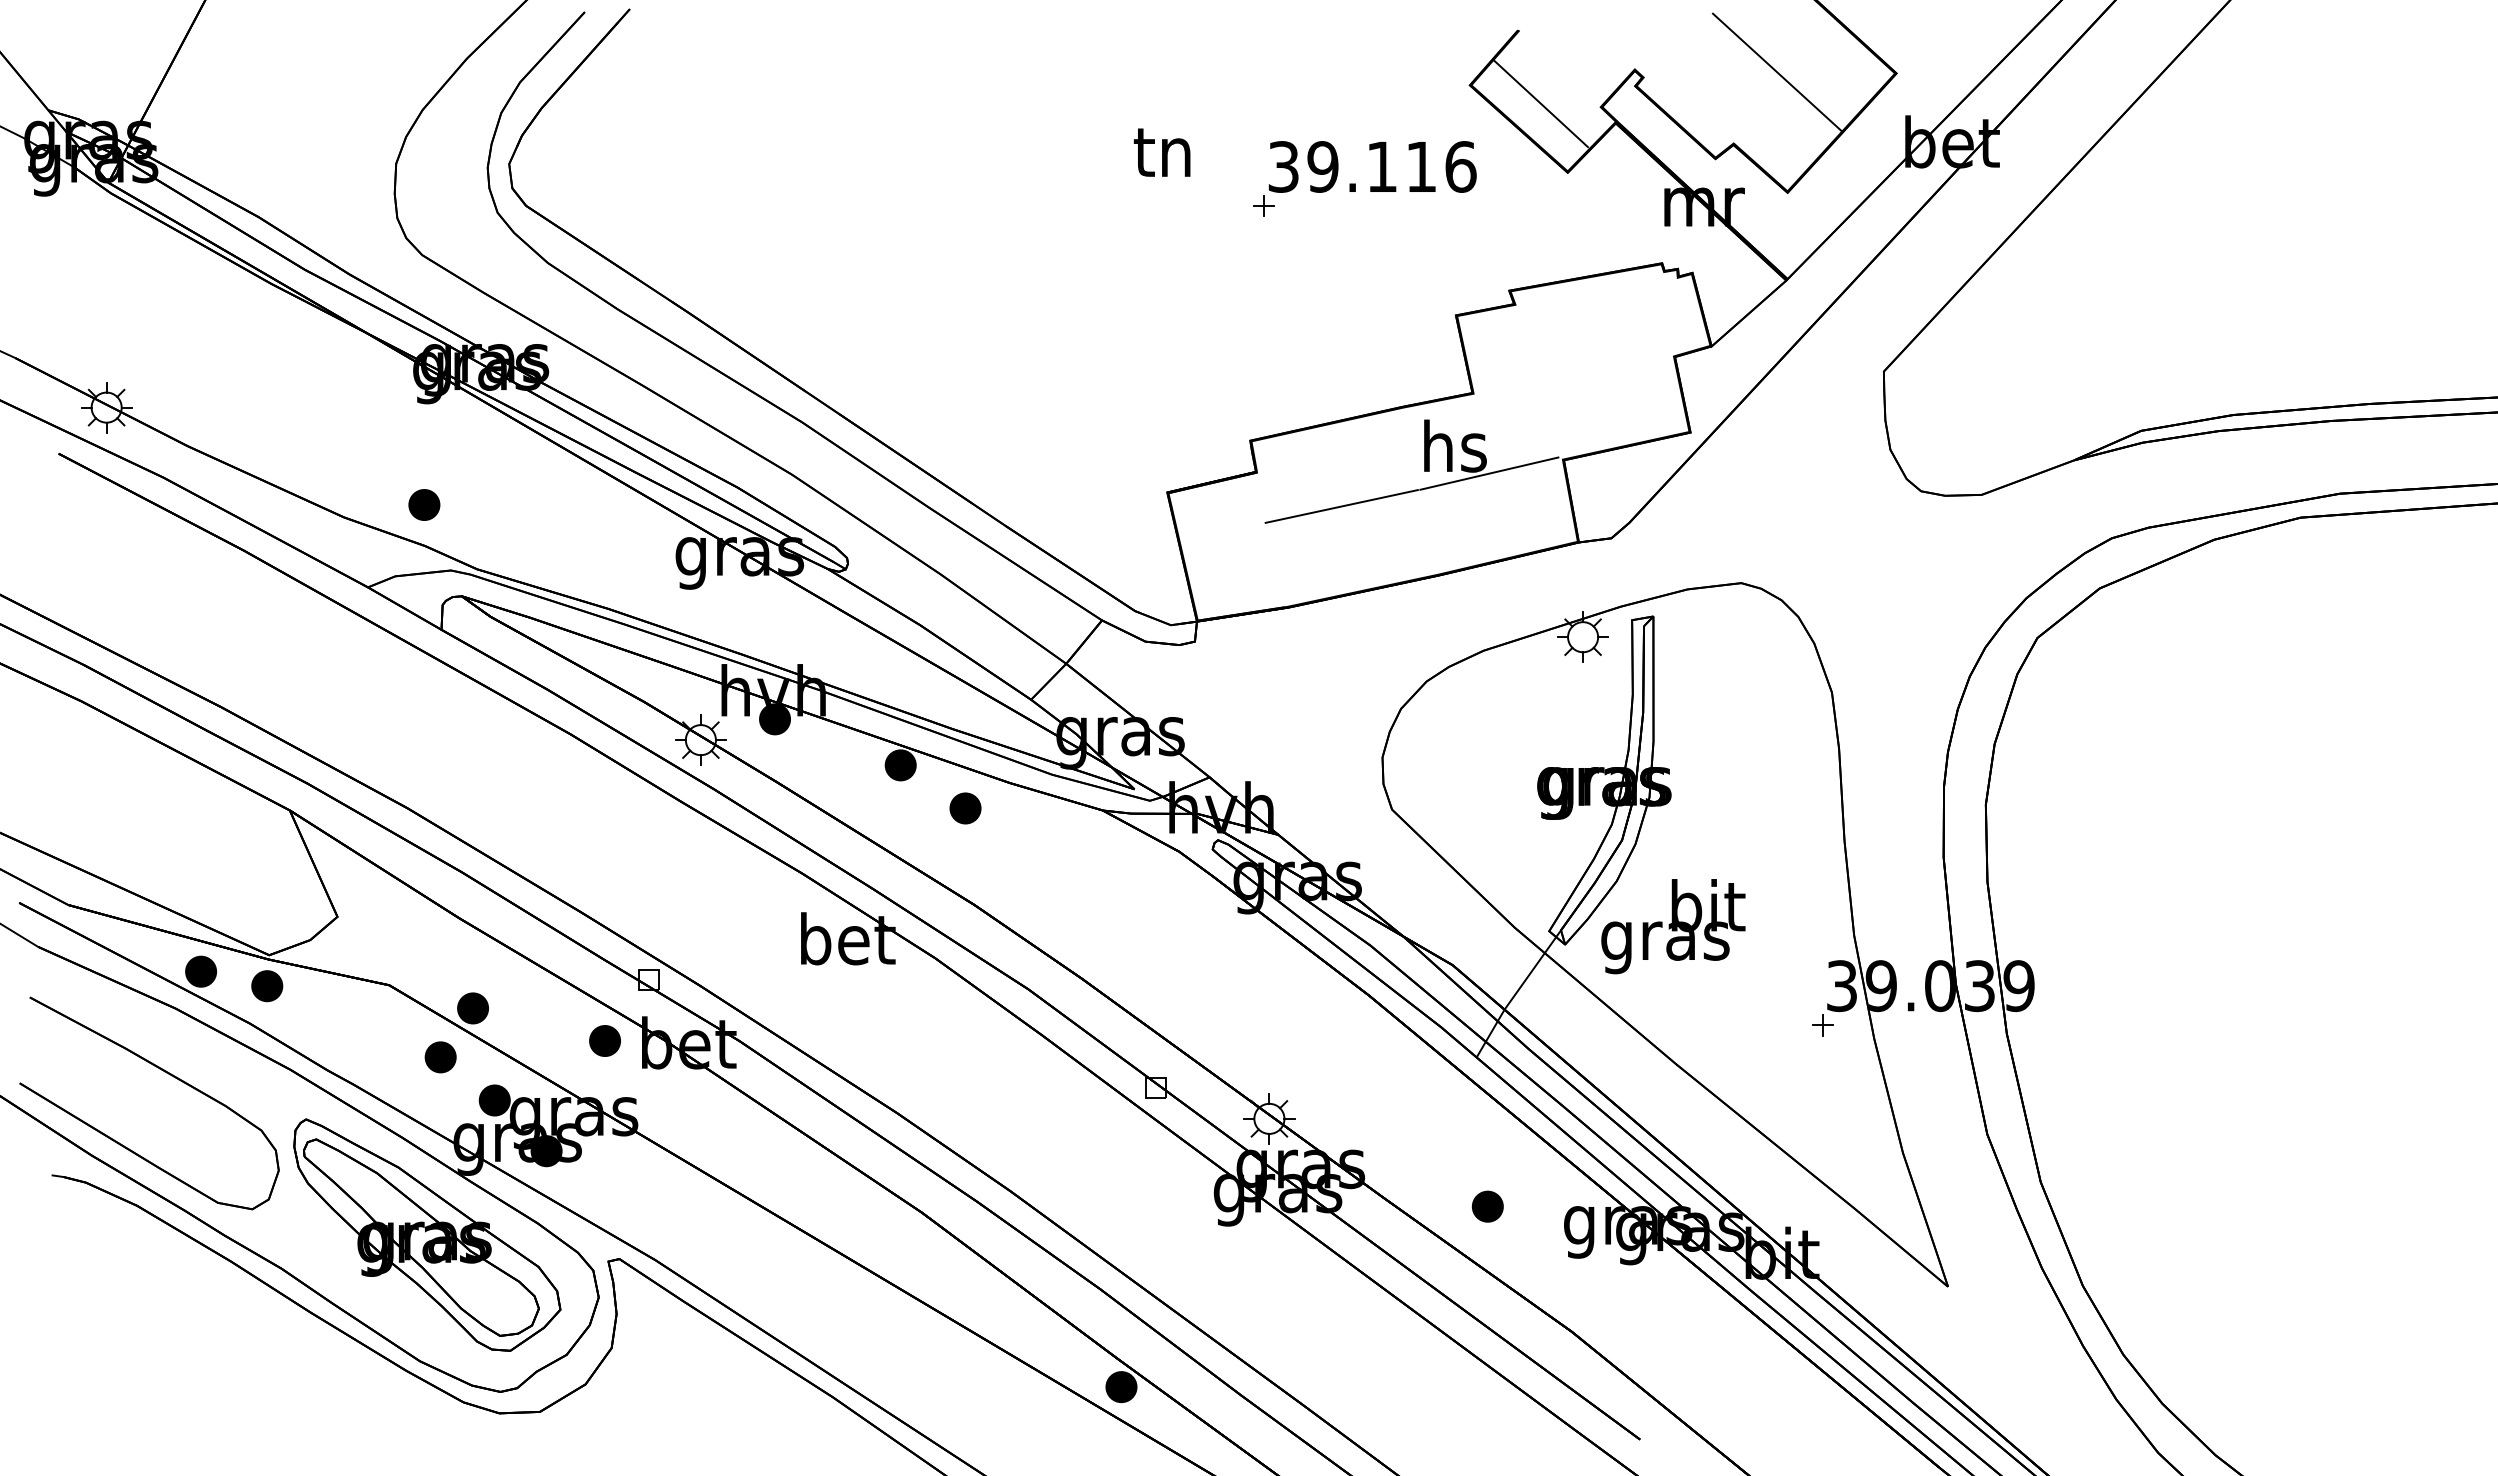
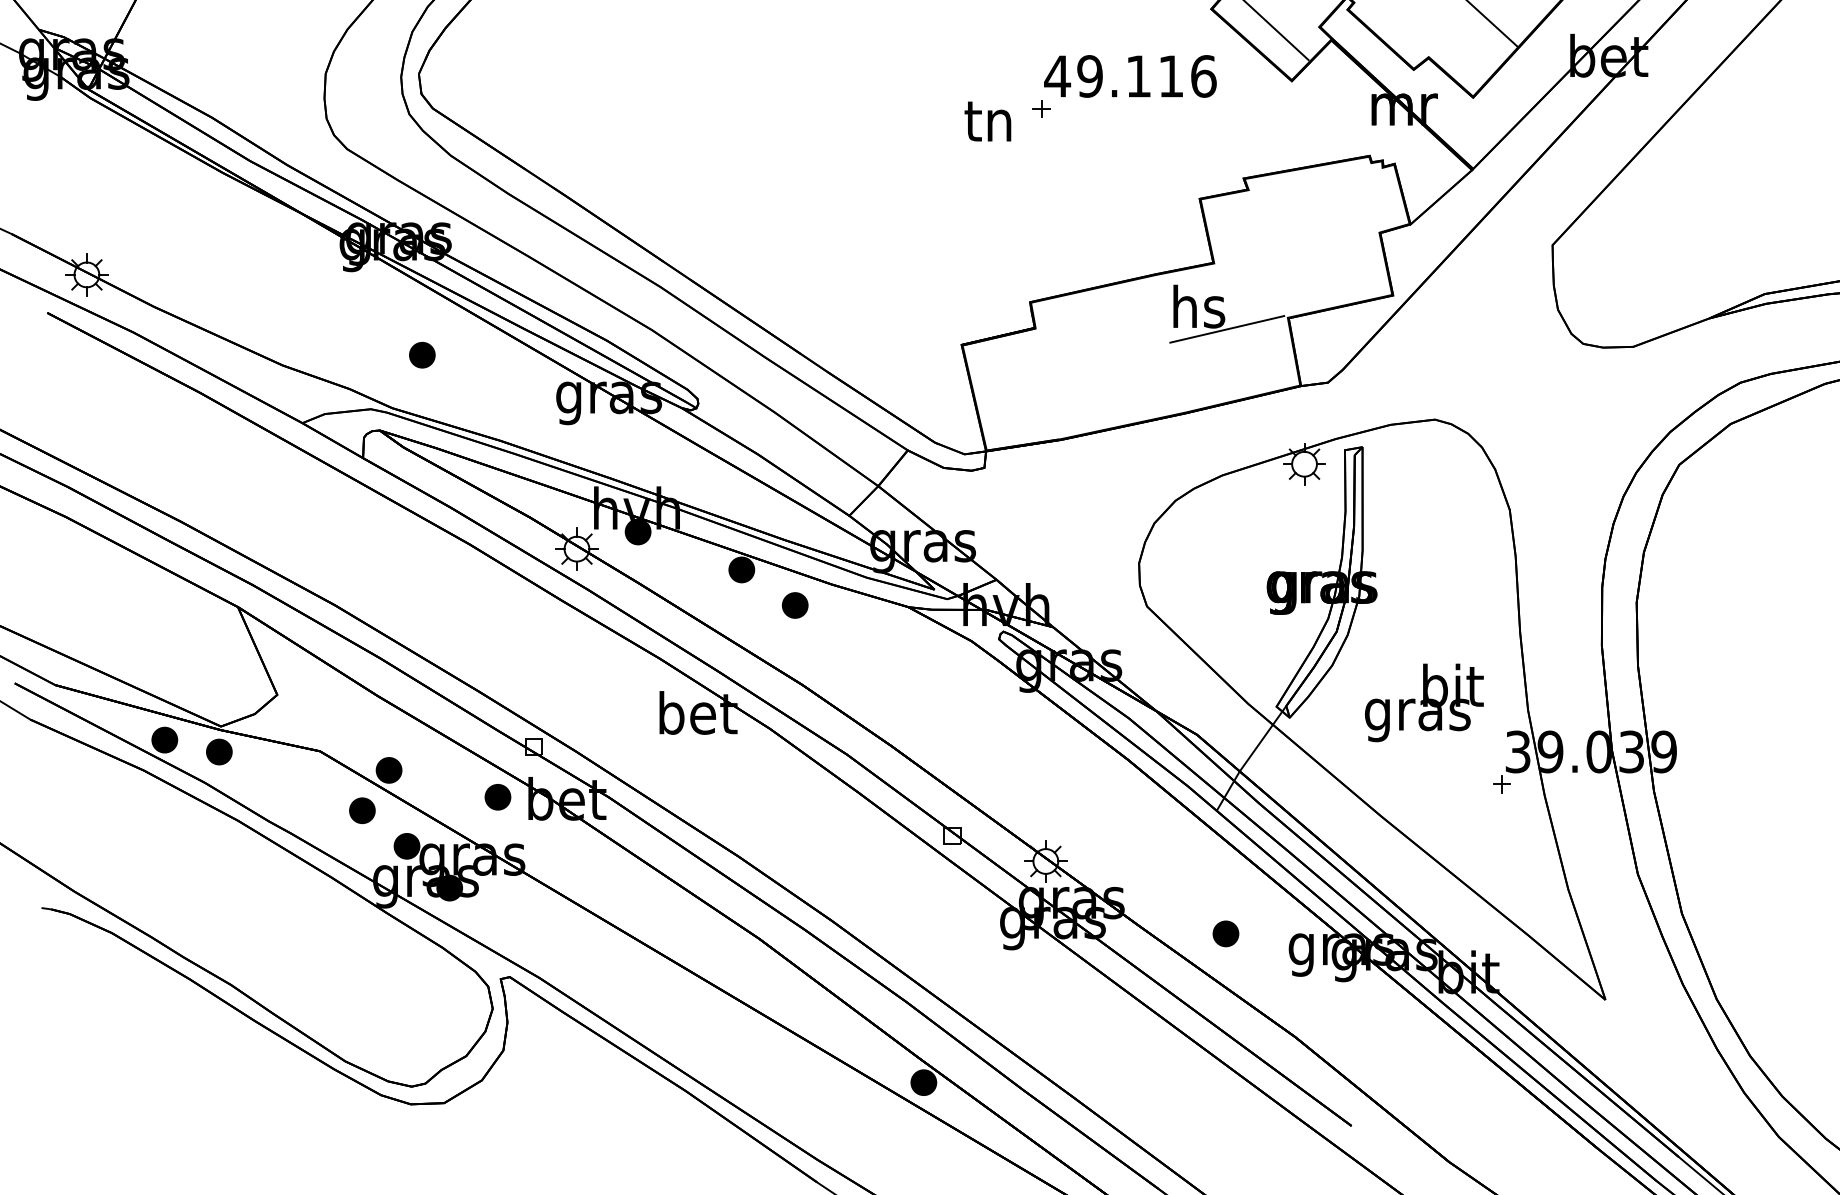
text: (1161, 152) -> (987, 121), moved
text: (1283, 166) -> (1057, 76), 39.116 -> 49.116
part: (424, 504) -> (422, 354), moved
line: (1341, 506) -> (1105, 356), removed
text: (1673, 926) -> (1424, 702), moved
part: (164, 1072) -> (134, 823), removed
part: (427, 1234) -> (351, 956), removed

